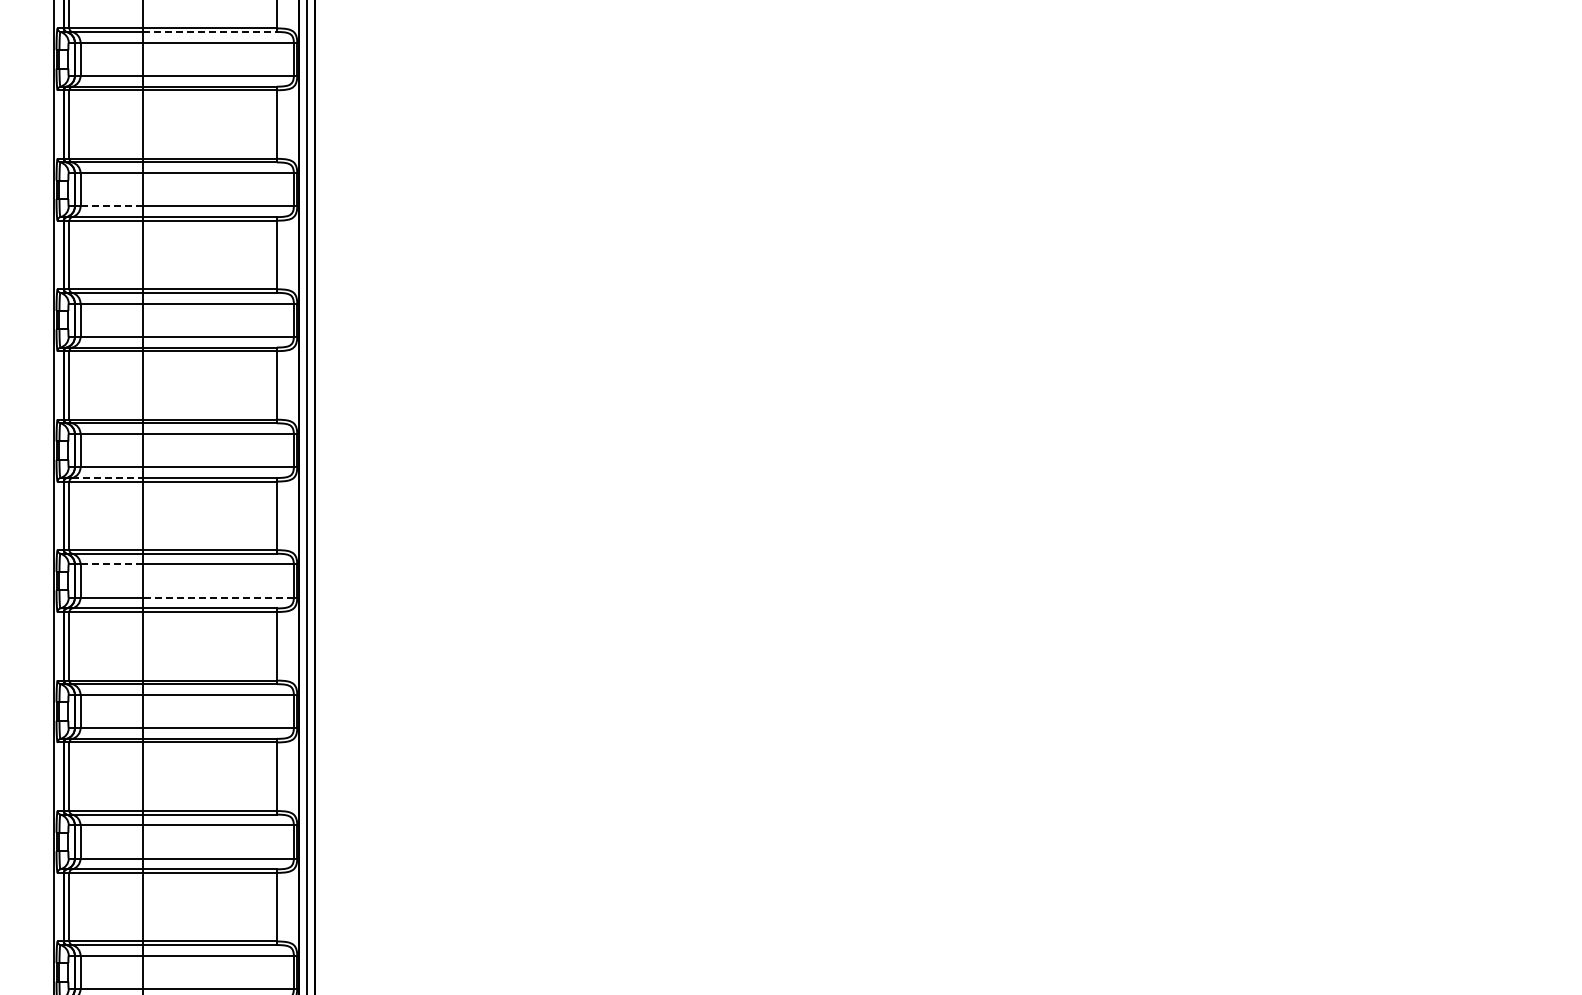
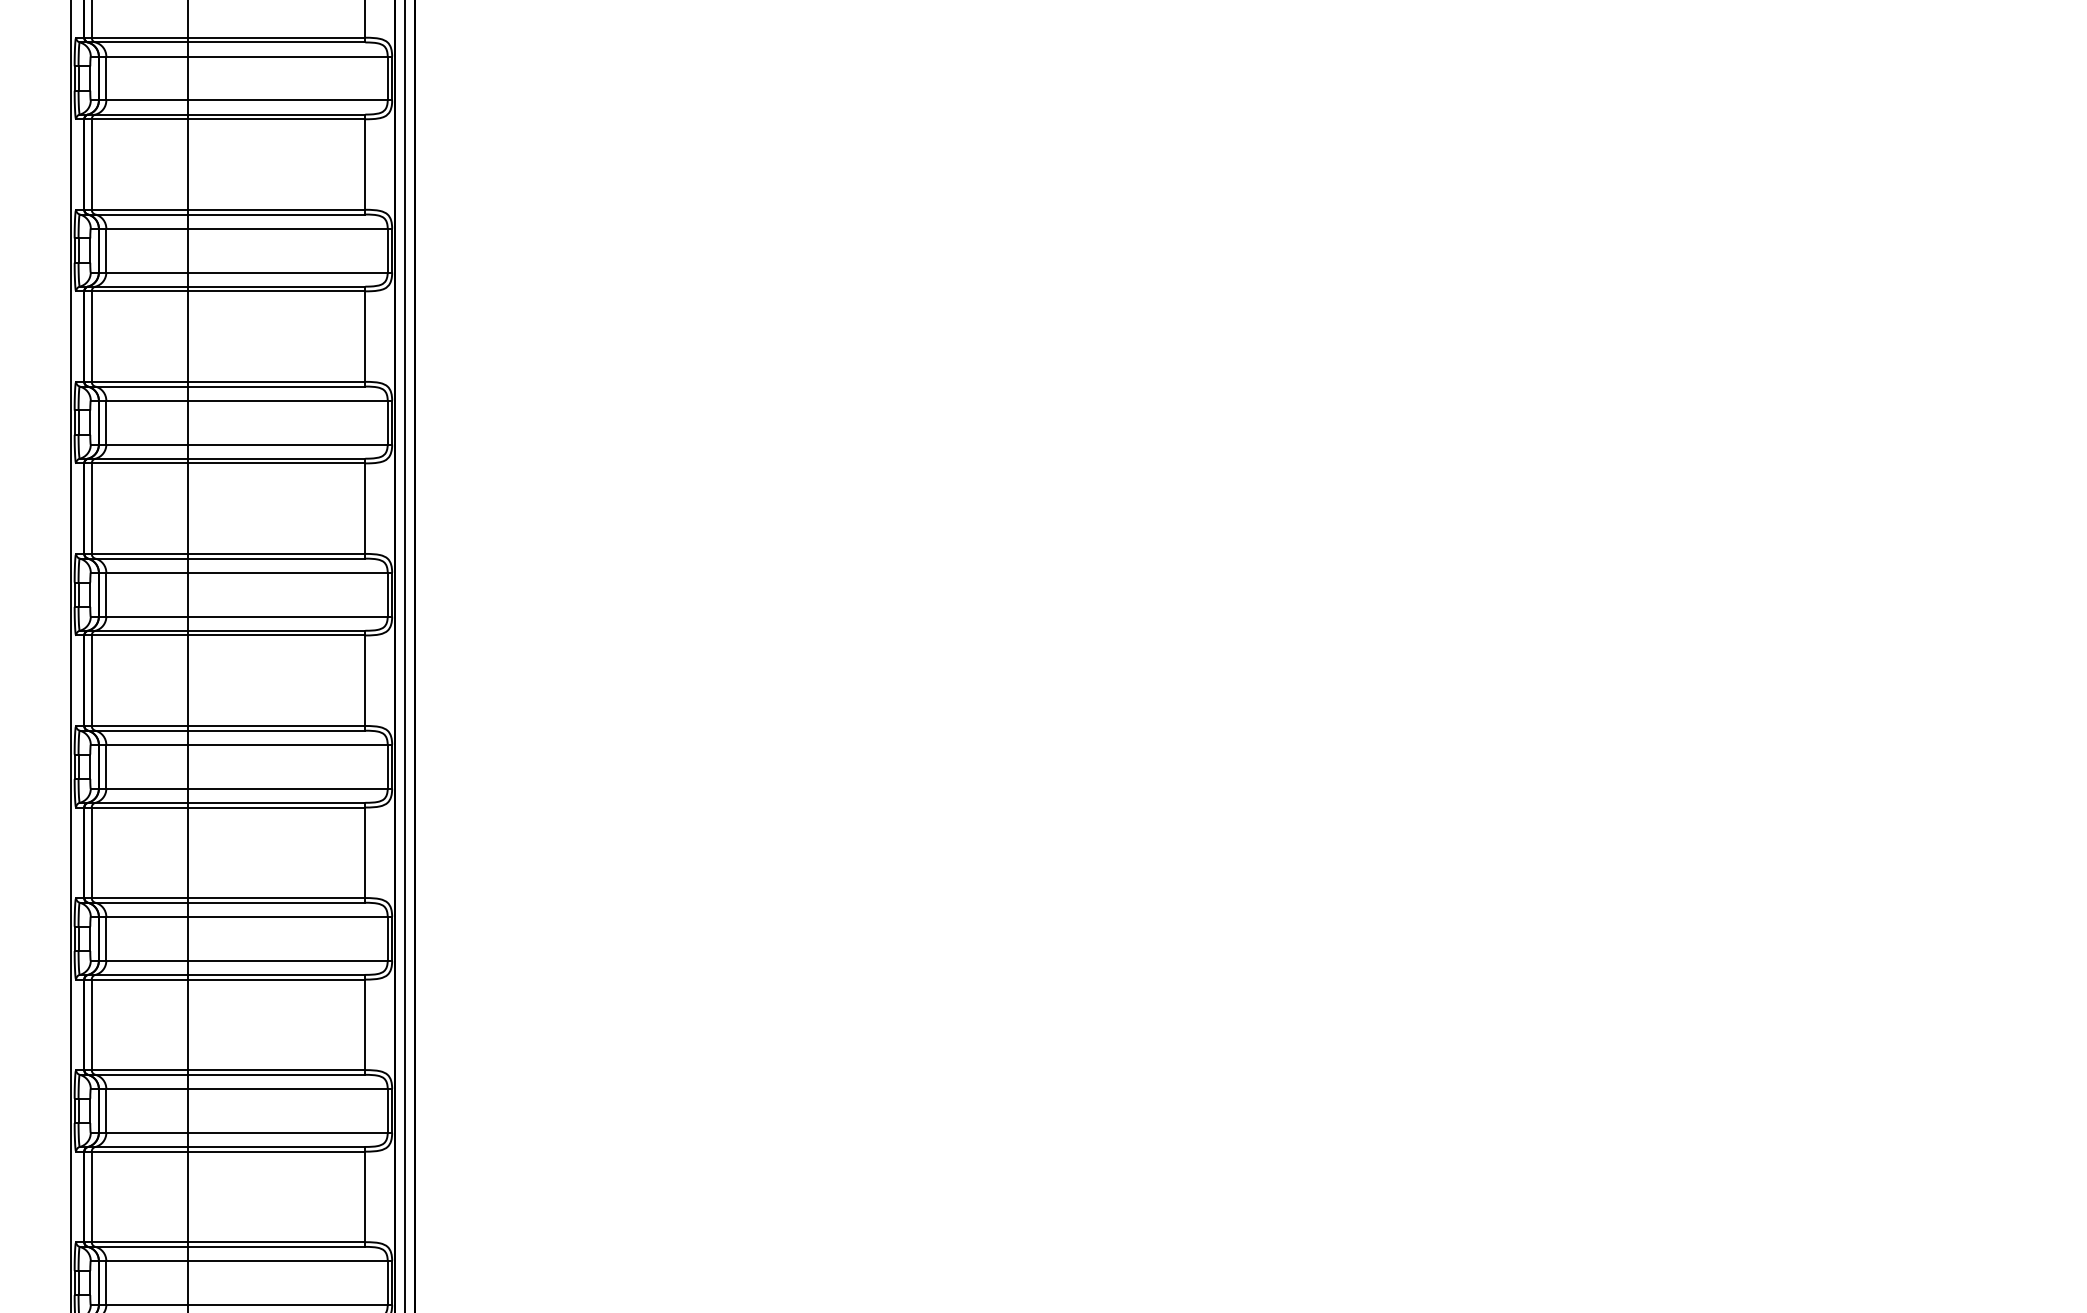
line: (210, 32) -> (277, 43), dashed -> solid
line: (112, 206) -> (148, 272), dashed -> solid
line: (108, 477) -> (143, 630), dashed -> solid
line: (111, 564) -> (147, 744), dashed -> solid
line: (218, 597) -> (288, 788), dashed -> solid

